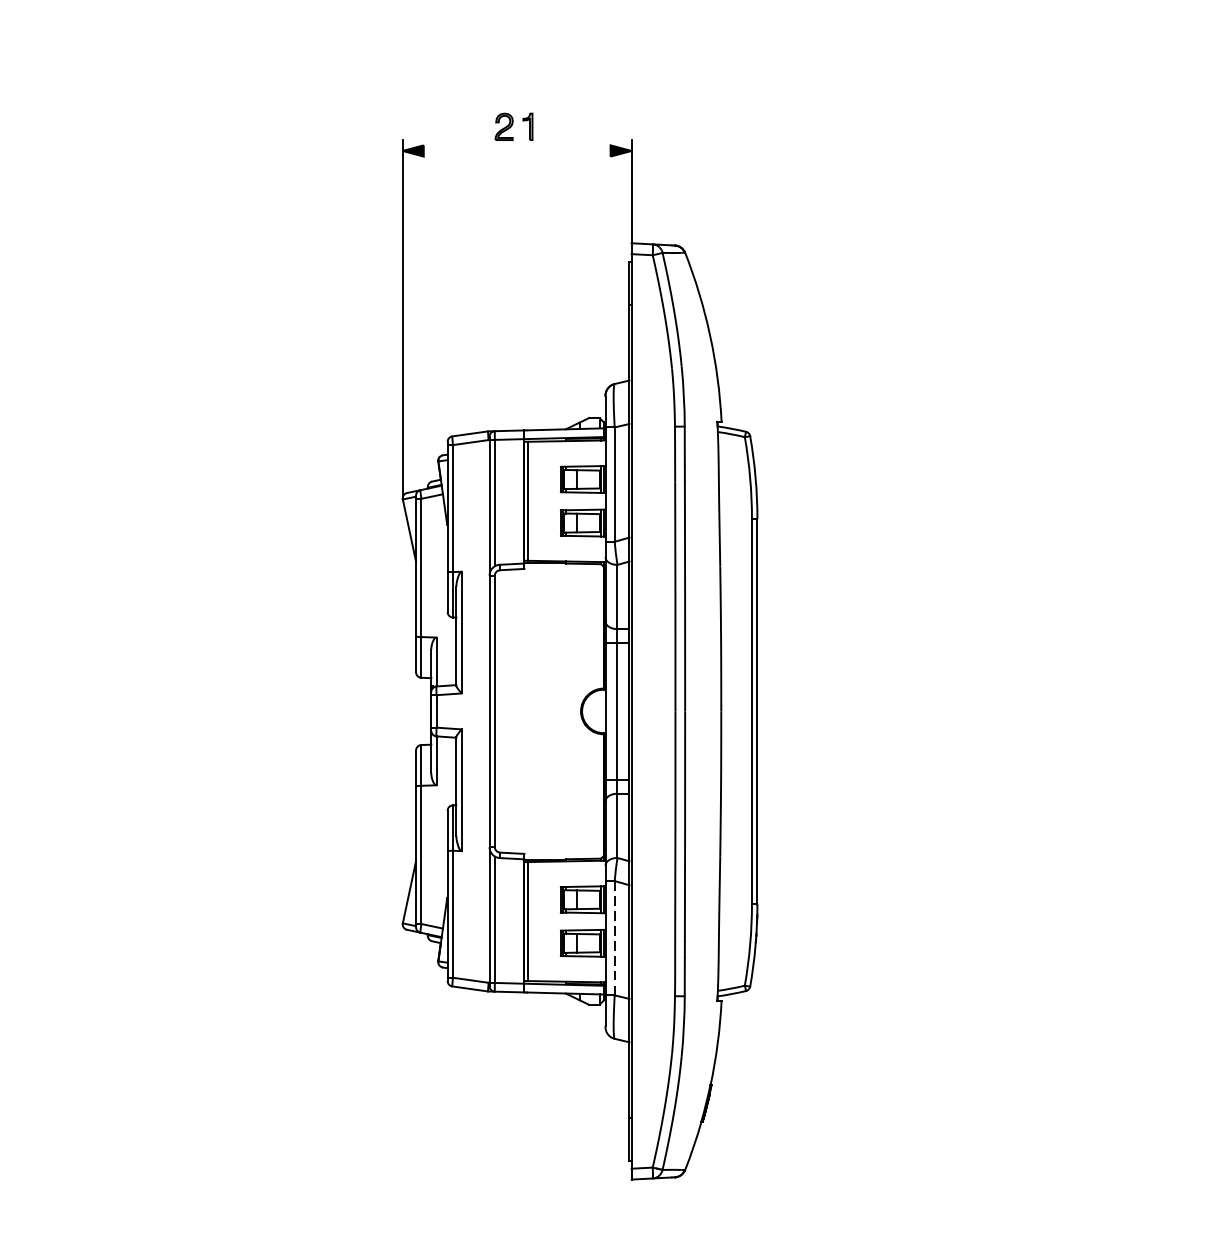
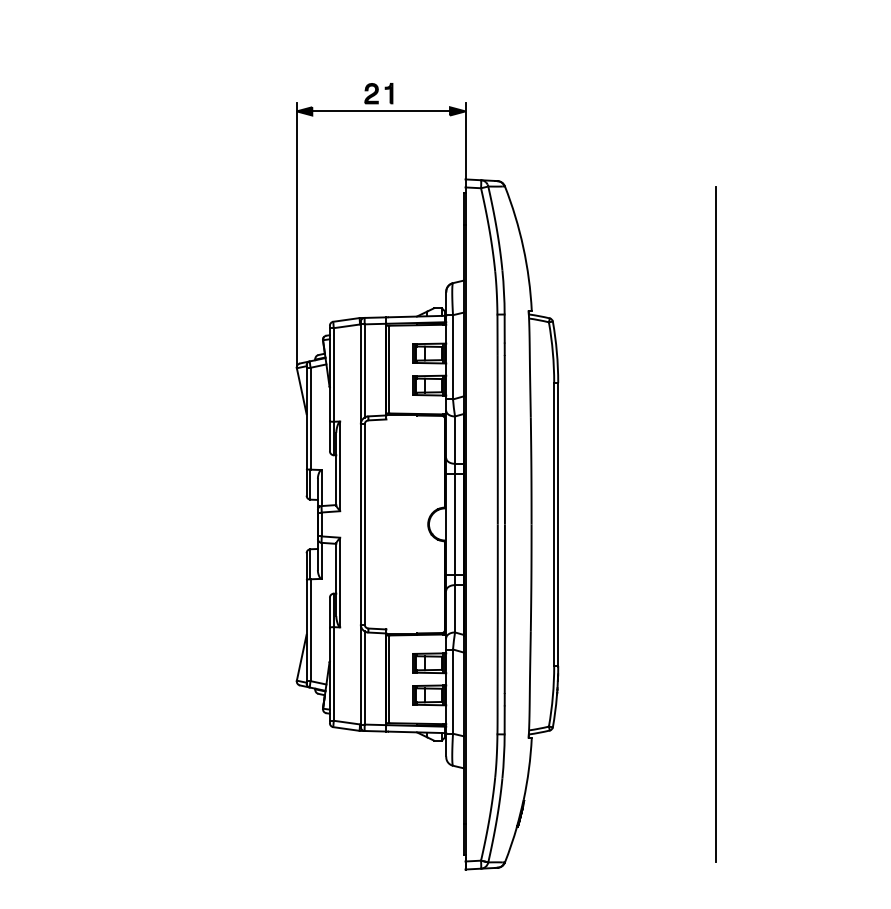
line: (517, 151) -> (381, 111), added
line: (970, 711) -> (715, 524), added
line: (615, 938) -> (453, 691), dashed -> solid

